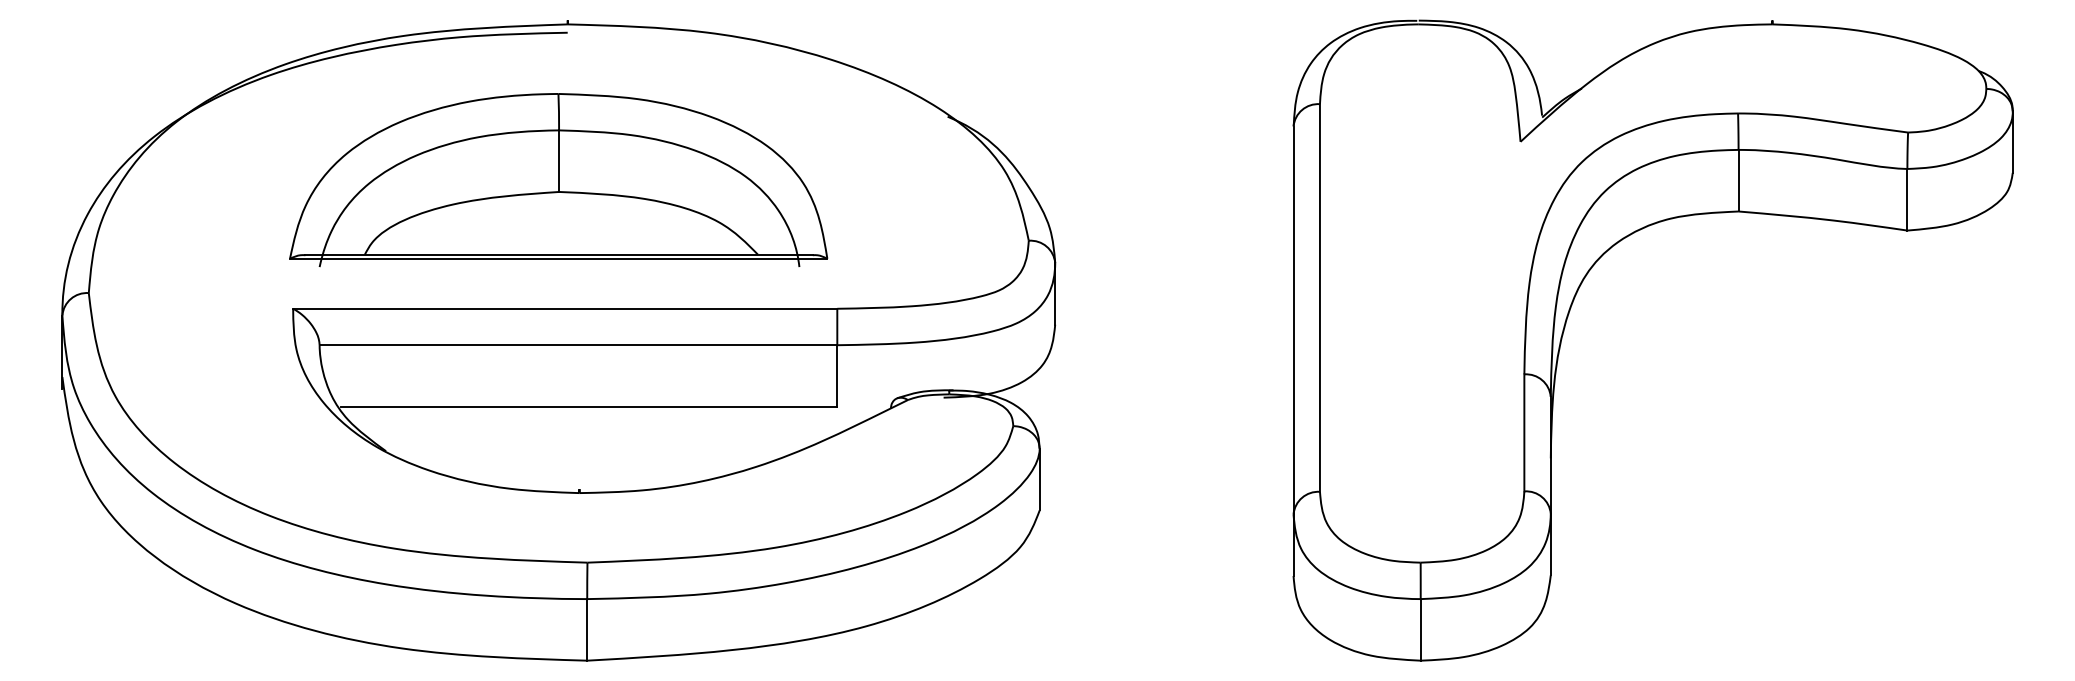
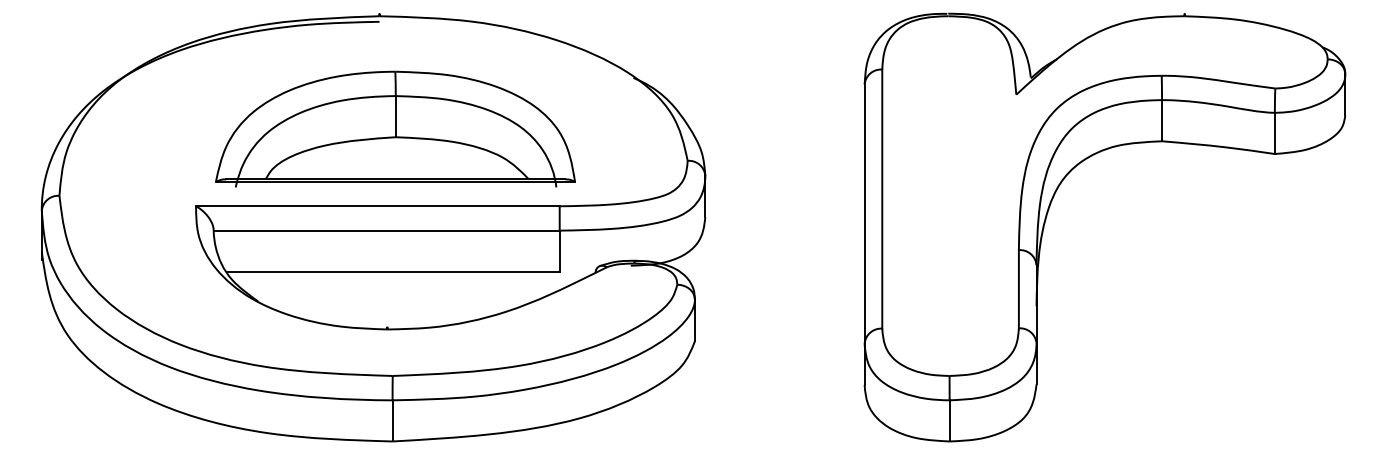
part: (558, 178) -> (395, 128), moved

